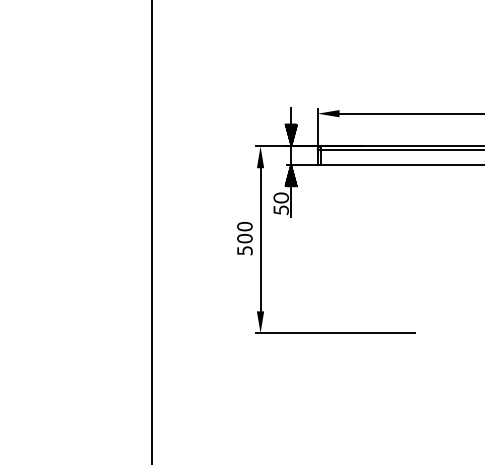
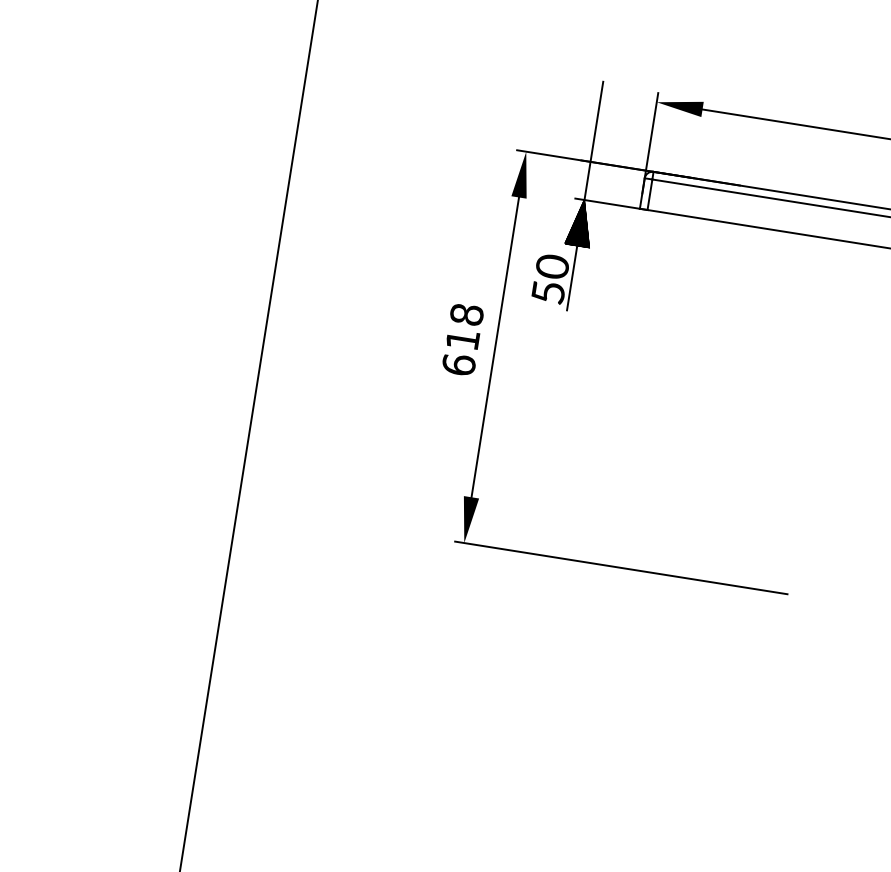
hatch: (291, 135) -> (594, 139), removed
text: (244, 238) -> (462, 339), 500 -> 618

